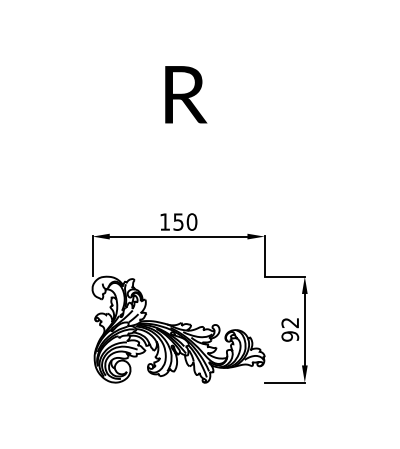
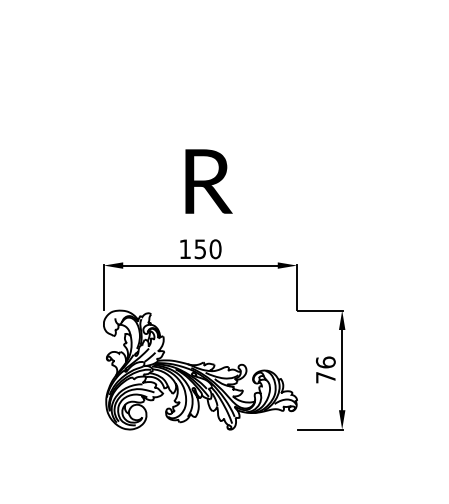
text: (186, 94) -> (209, 181), moved
text: (290, 329) -> (326, 369), 92 -> 76

